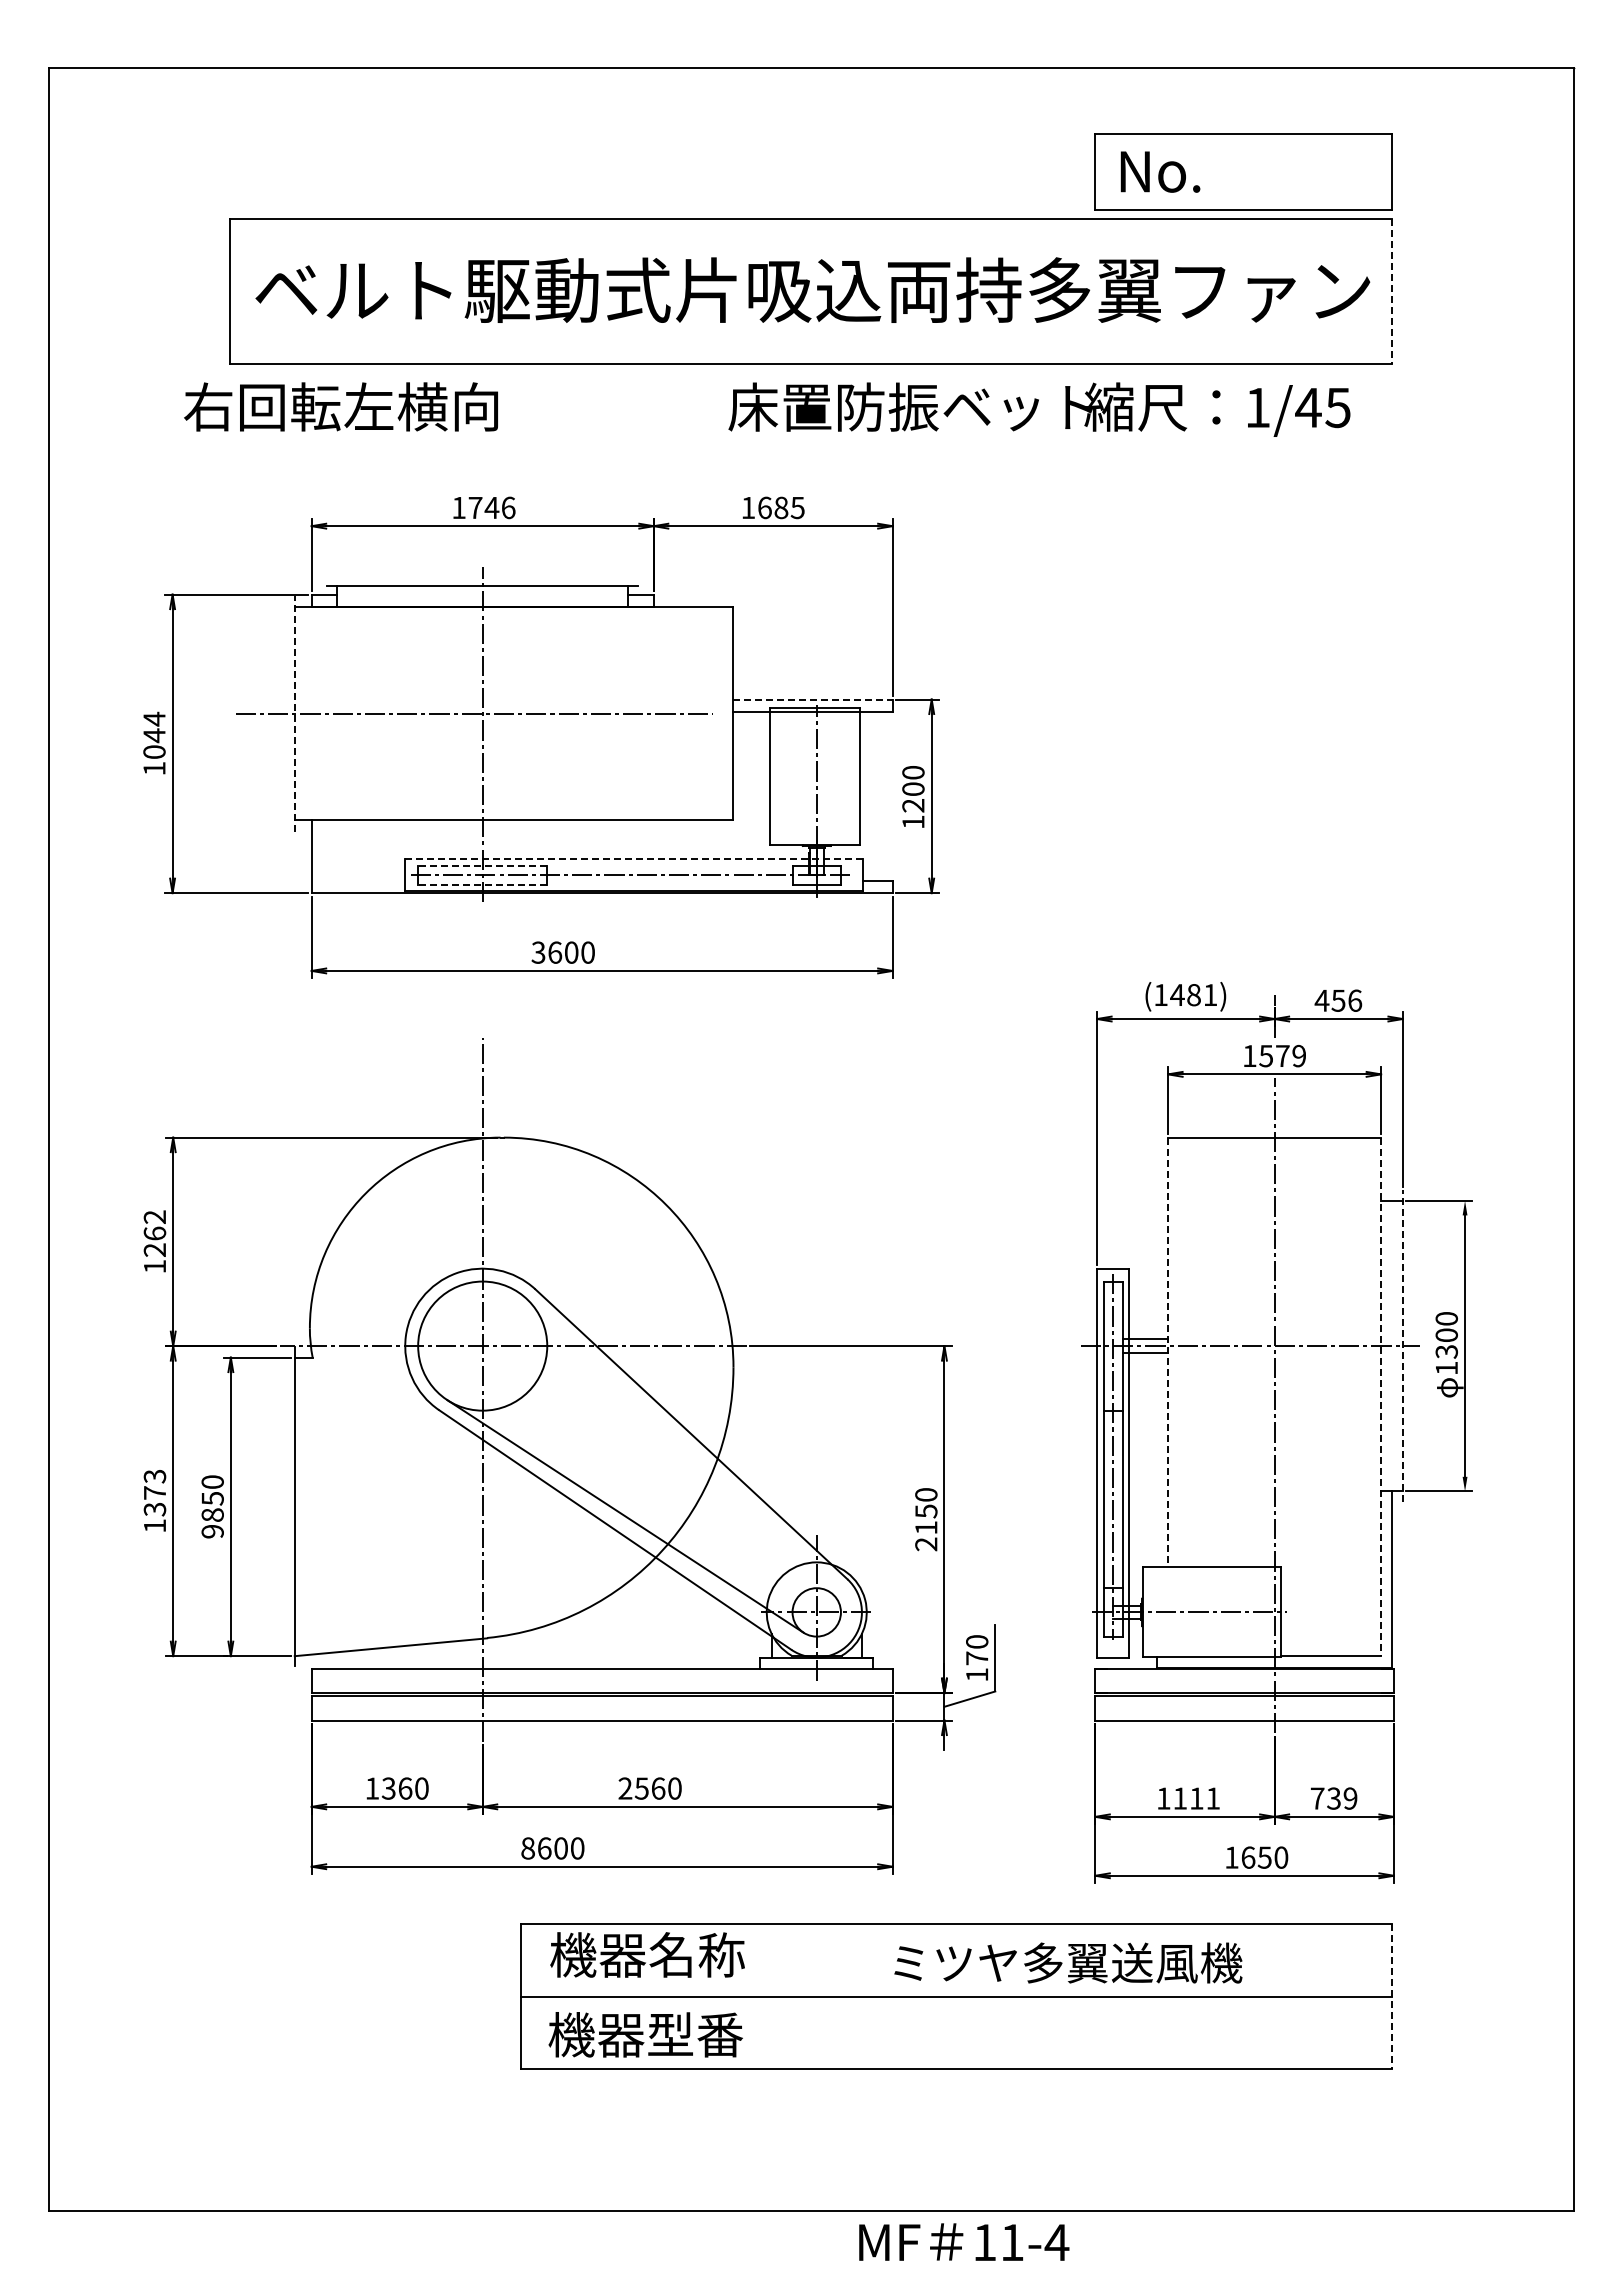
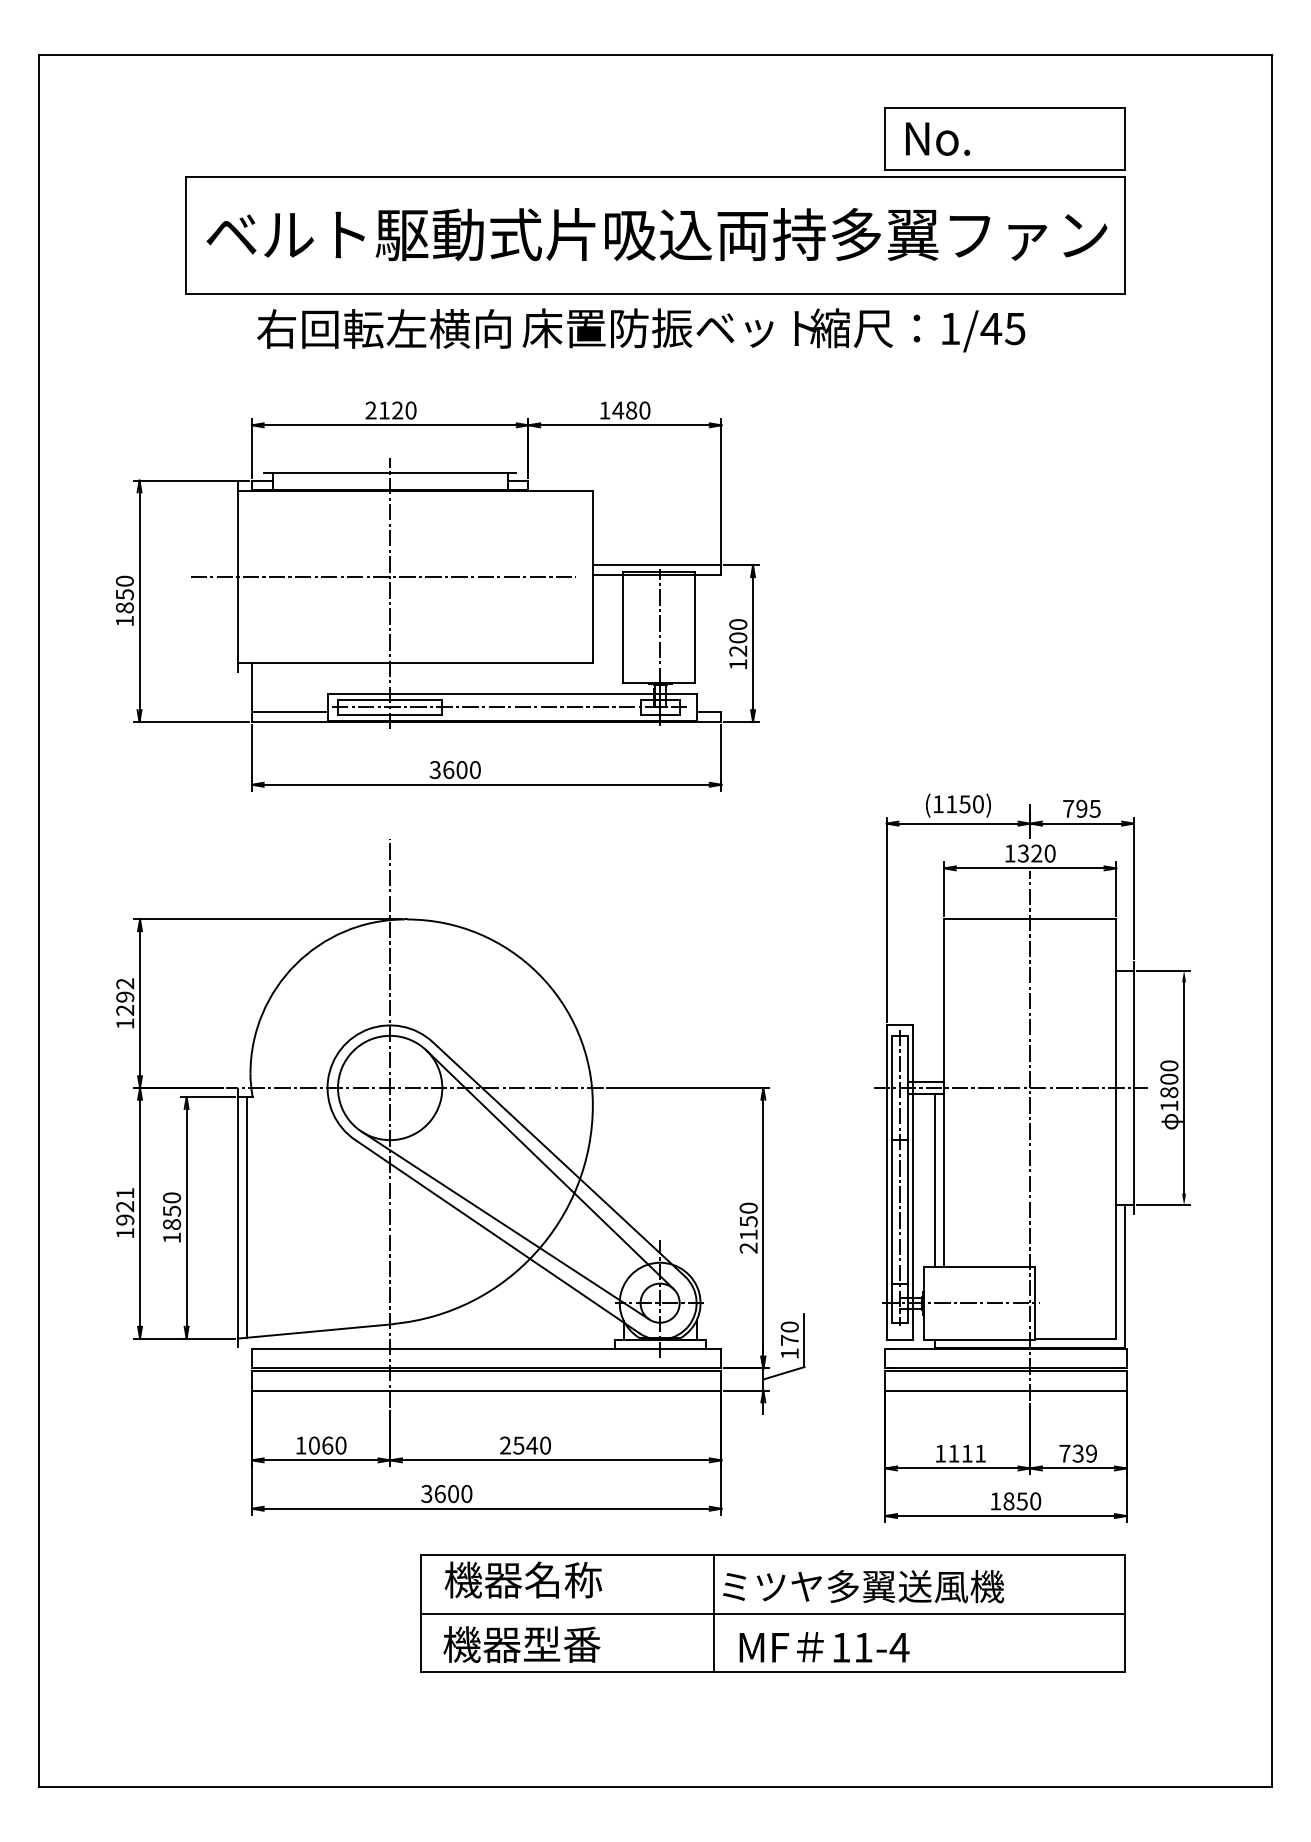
line: (1391, 291) -> (1124, 235), dashed -> solid
text: (340, 406) -> (383, 328), moved
text: (1039, 409) -> (773, 330), moved
text: (483, 507) -> (390, 410), 1746 -> 2120
text: (780, 507) -> (630, 410), 1685 -> 1480
line: (813, 699) -> (657, 565), dashed -> solid
line: (294, 713) -> (238, 576), dashed -> solid
text: (154, 734) -> (124, 593), 1044 -> 1850
line: (634, 859) -> (512, 694), dashed -> solid
line: (482, 865) -> (390, 699), dashed -> solid
line: (358, 881) -> (289, 712), added
line: (482, 884) -> (390, 714), dashed -> solid
text: (1193, 994) -> (964, 803), (1481) -> (1150)
text: (1338, 1000) -> (1081, 808), 456 -> 795
text: (1283, 1055) -> (1037, 853), 1579 -> 1320
text: (154, 1233) -> (124, 996), 1262 -> 1292
line: (1402, 1346) -> (1133, 1088), dashed -> solid
text: (1446, 1351) -> (1169, 1092), 1300 -> 1800
line: (1168, 1352) -> (944, 1093), dashed -> solid
line: (1381, 1397) -> (1116, 1129), dashed -> solid
line: (680, 1446) -> (550, 1169), added
line: (1156, 1460) -> (934, 1180), added
text: (154, 1493) -> (124, 1207), 1373 -> 1921
line: (305, 1506) -> (246, 1217), added
text: (212, 1531) -> (171, 1237), 9850 -> 1850
text: (388, 1788) -> (314, 1445), 1360 -> 1060
text: (657, 1788) -> (531, 1445), 2560 -> 2540
text: (527, 1848) -> (426, 1494), 8600 -> 3600
text: (1248, 1857) -> (1009, 1501), 1650 -> 1850
line: (883, 1996) -> (714, 1613), added
line: (1391, 1996) -> (1124, 1613), dashed -> solid
text: (964, 2241) -> (824, 1646), moved

